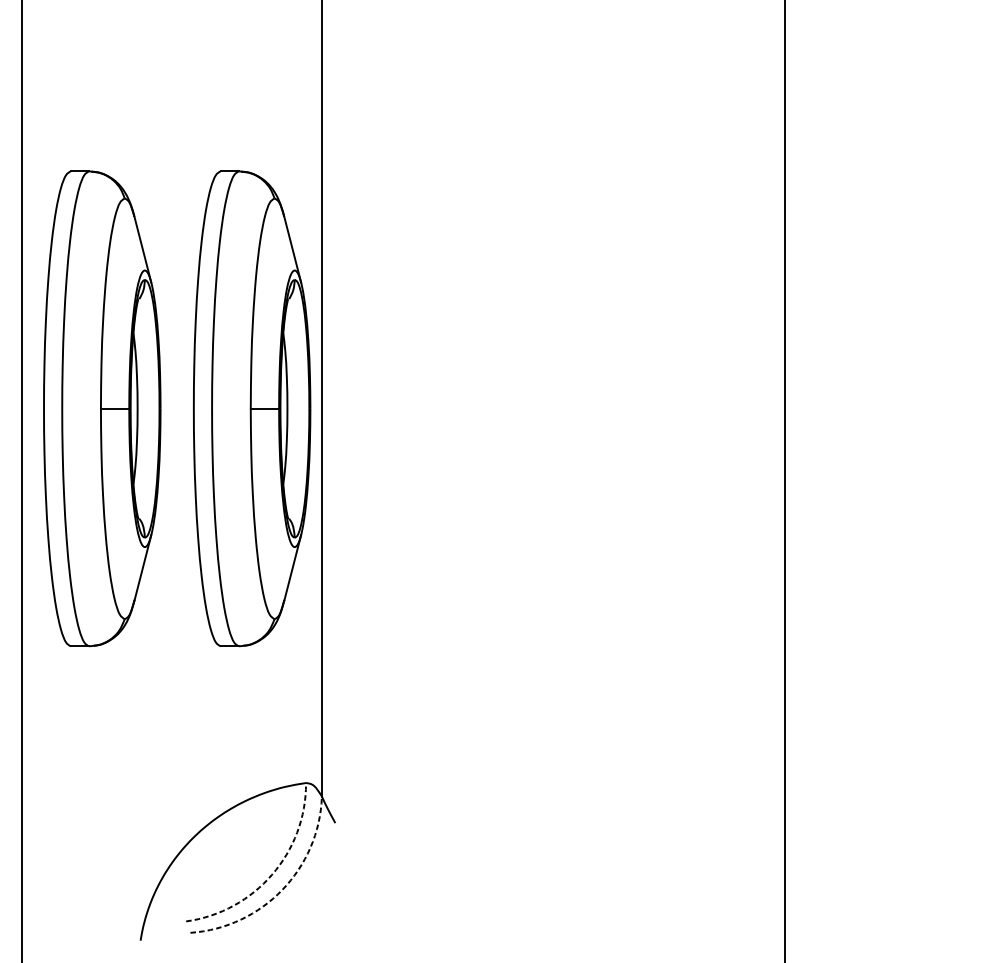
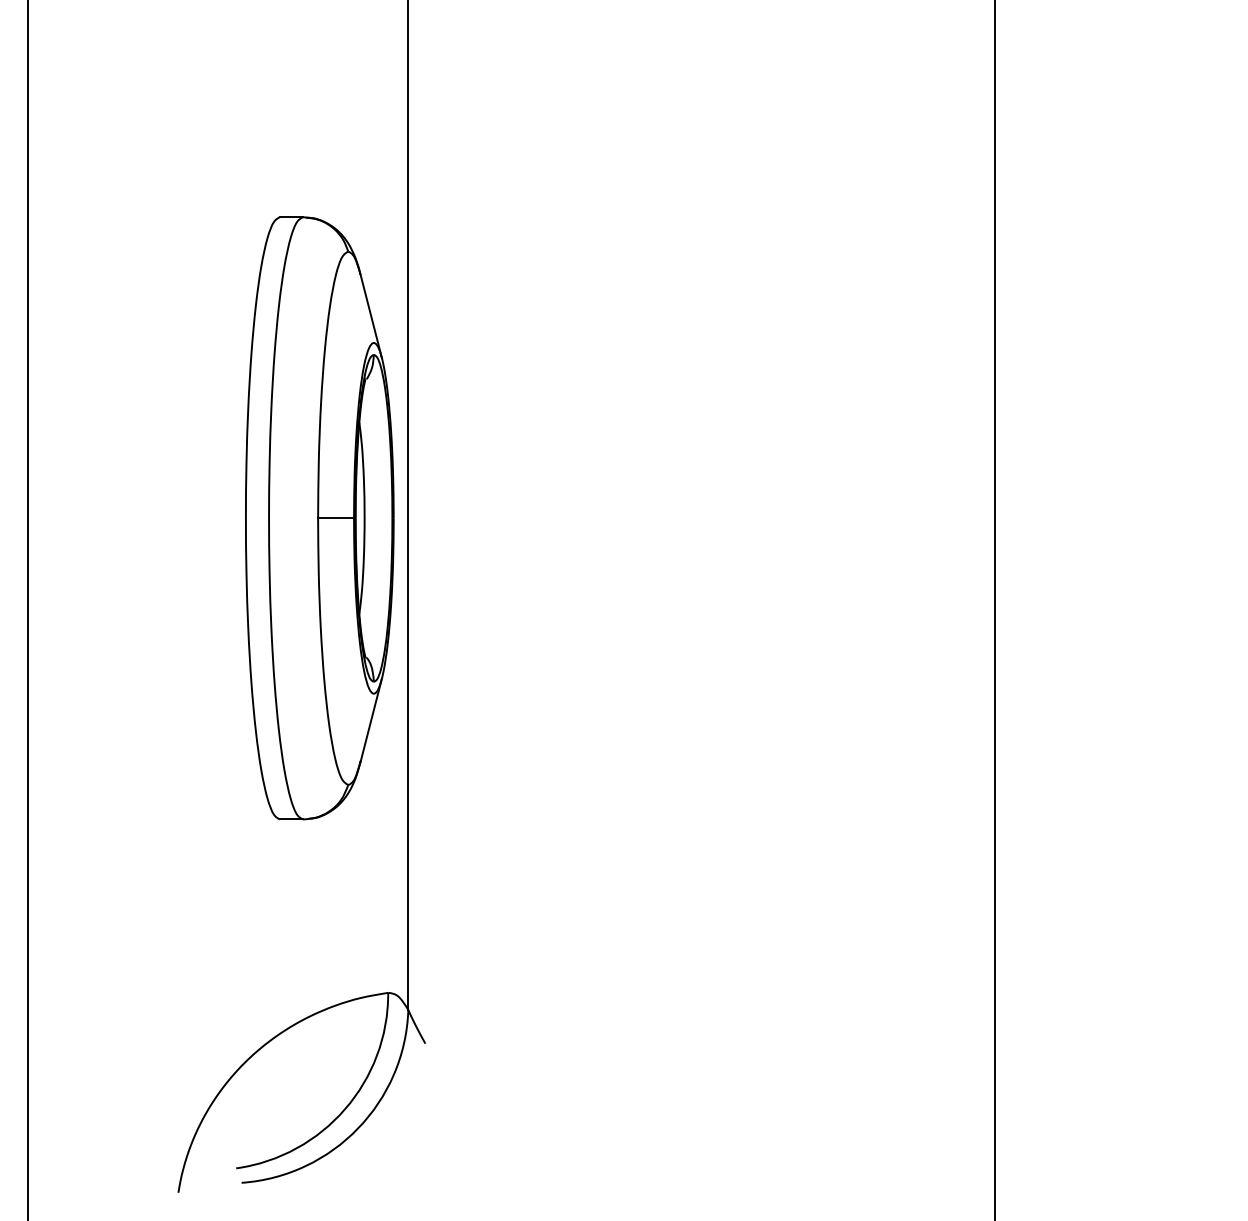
part: (102, 408) -> (129, 518), removed
arc: (272, 875) -> (345, 1109), dashed -> solid
arc: (282, 889) -> (358, 1128), dashed -> solid

